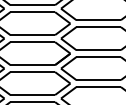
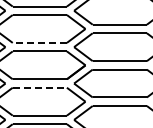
line: (32, 34) -> (39, 42), solid -> dashed
line: (33, 71) -> (40, 87), solid -> dashed

